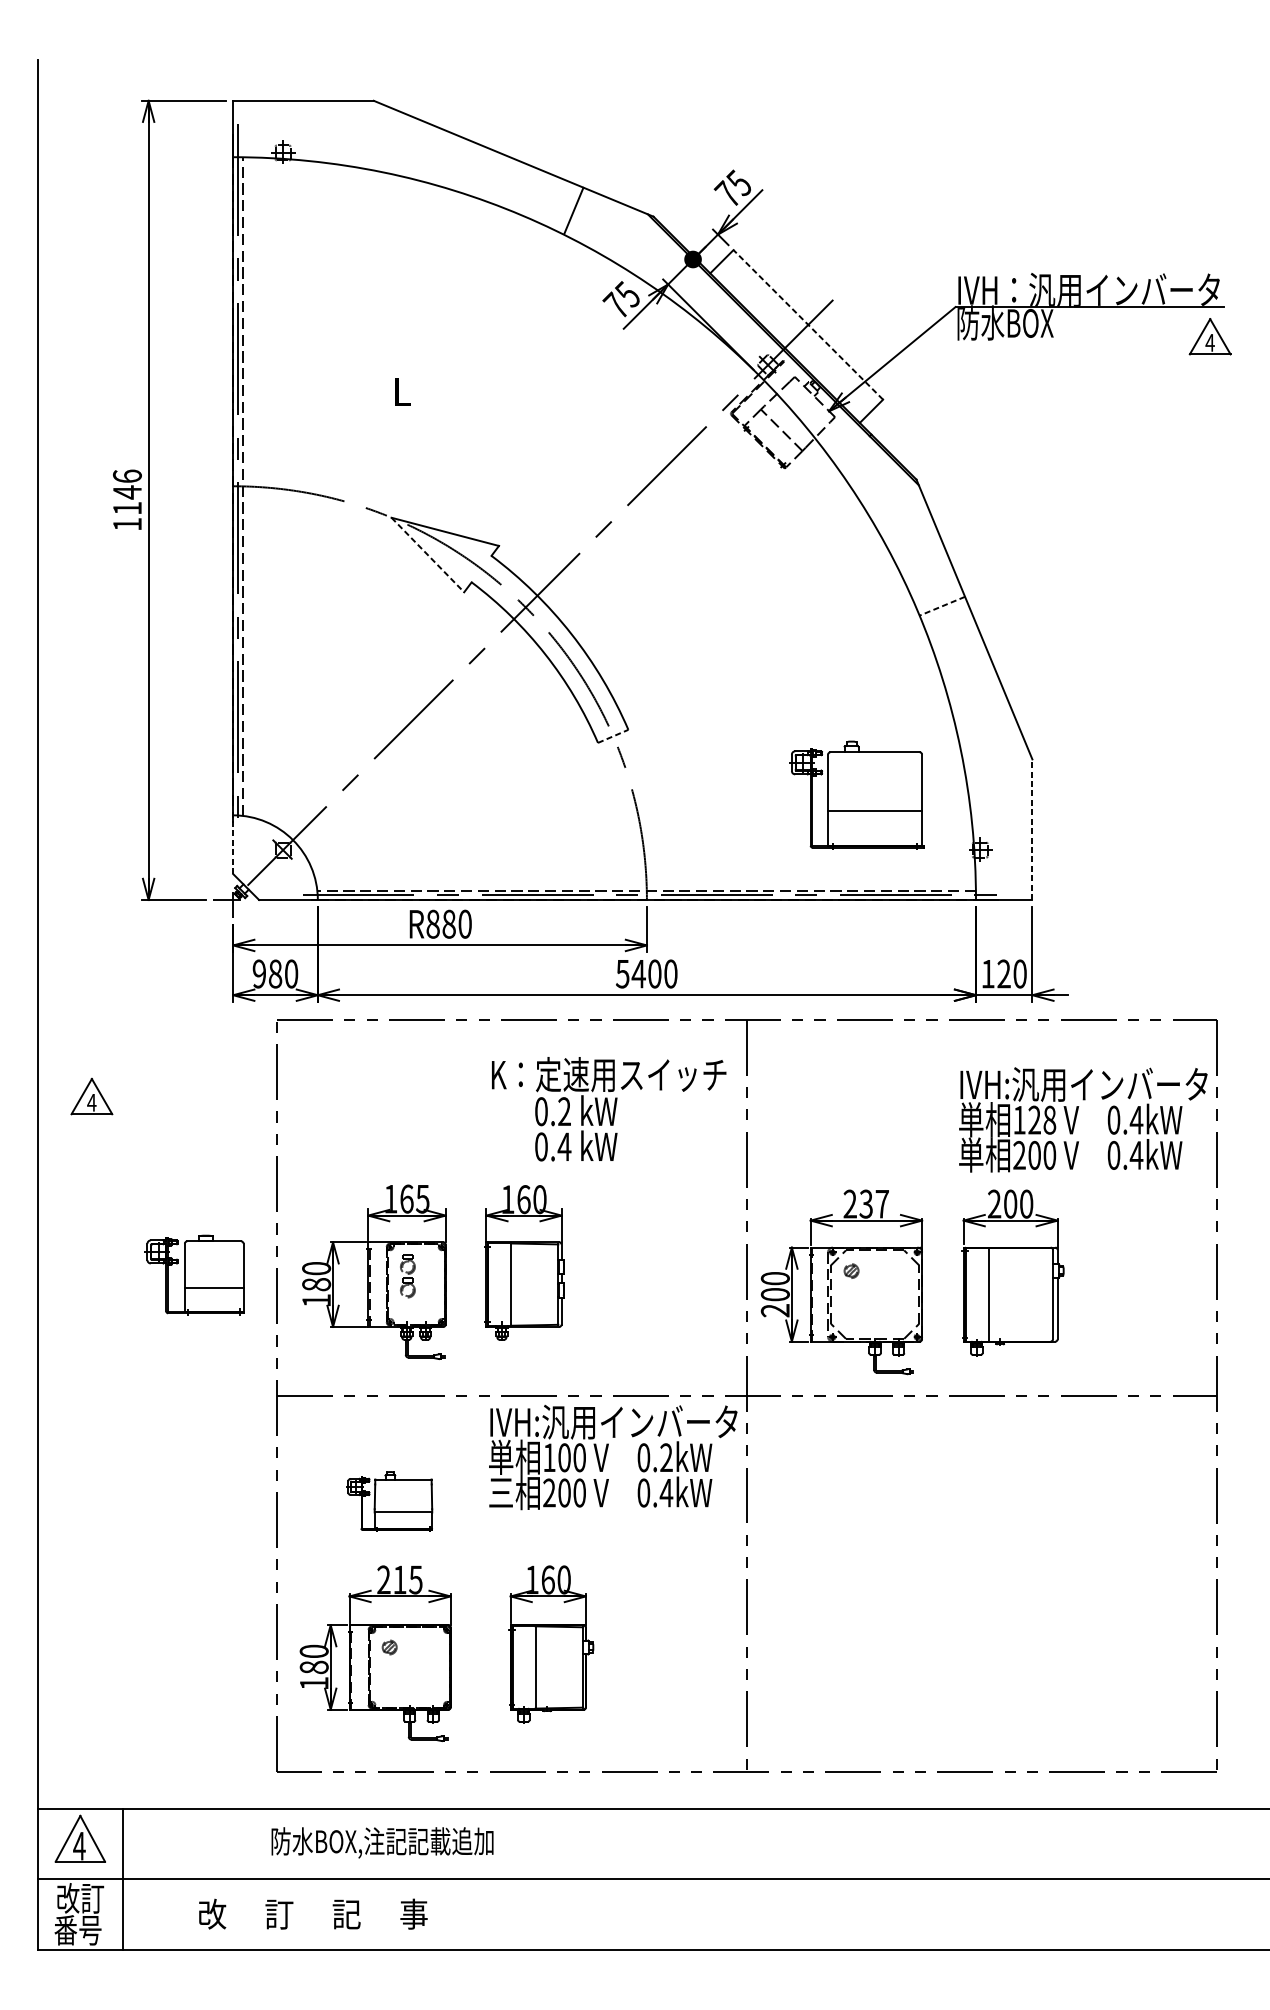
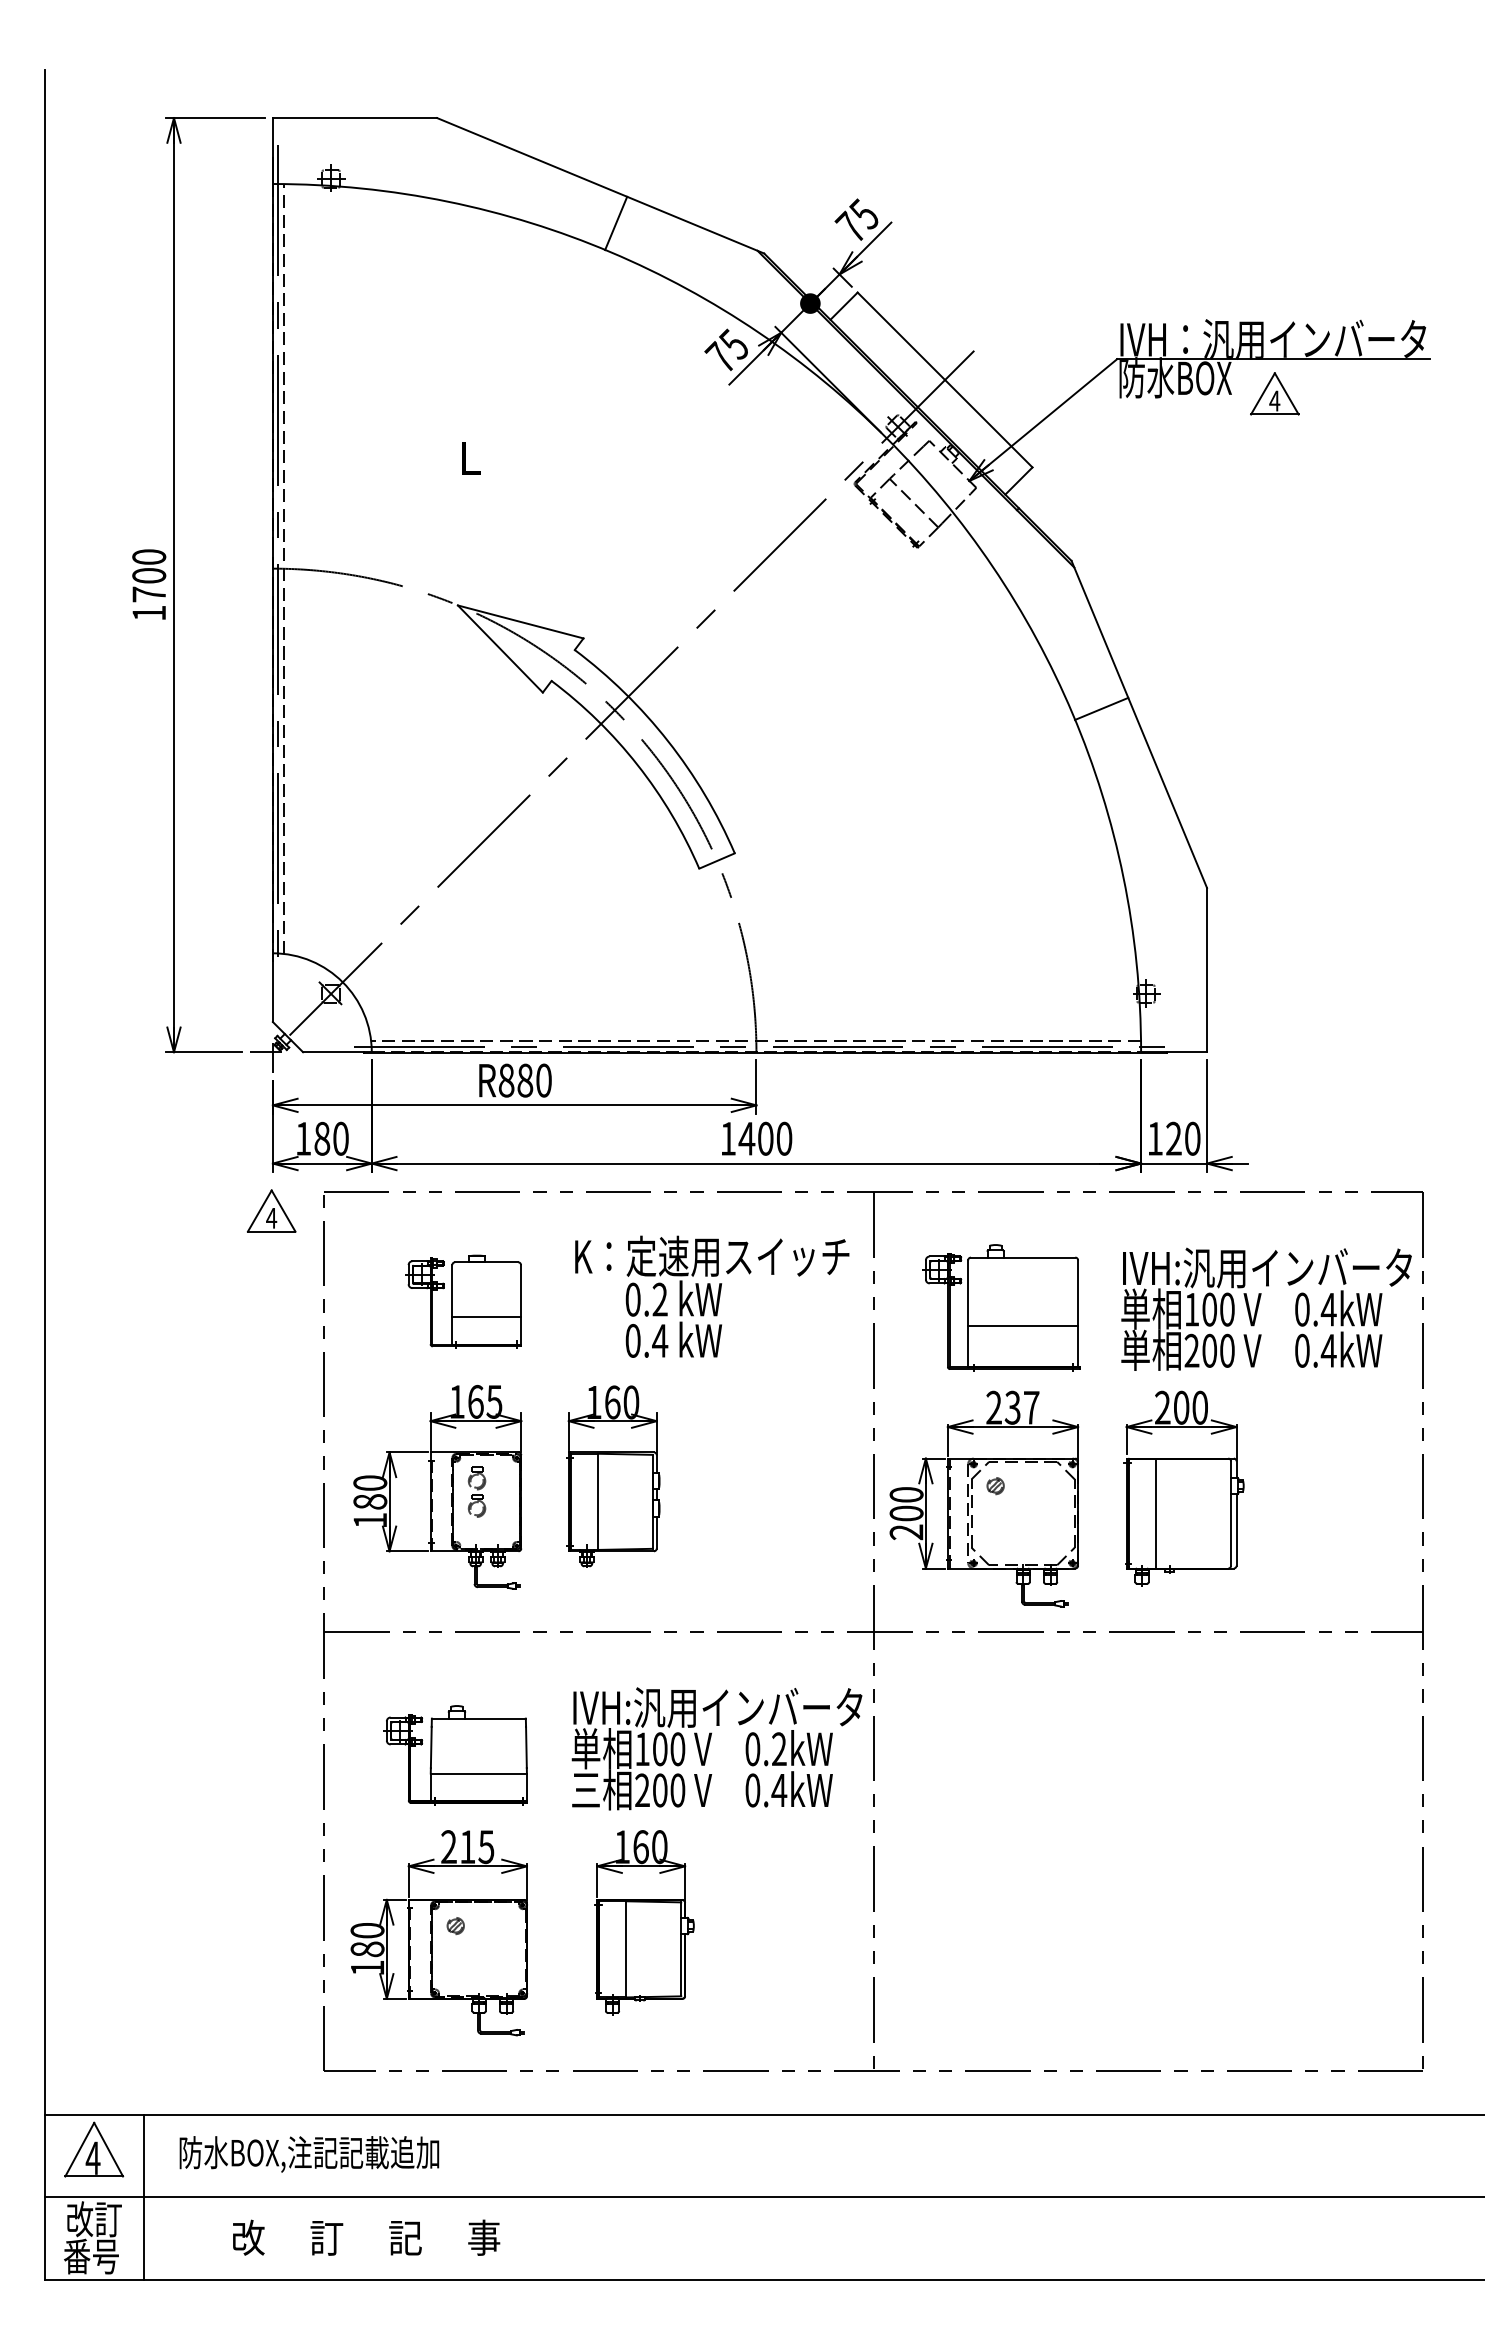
line: (574, 210) -> (616, 223), moved
line: (808, 325) -> (945, 380), dashed -> solid
part: (1209, 336) -> (1274, 393), moved
text: (127, 492) -> (149, 575), 1146 -> 1700
line: (427, 555) -> (500, 649), dashed -> solid
line: (942, 605) -> (1101, 708), dashed -> solid
line: (613, 735) -> (717, 860), dashed -> solid
part: (856, 794) -> (1001, 1307), moved
line: (1032, 829) -> (1207, 969), dashed -> solid
line: (232, 844) -> (272, 987), dashed -> solid
text: (259, 973) -> (303, 1138), 980 -> 180
text: (622, 973) -> (727, 1138), 5400 -> 1400
part: (91, 1096) -> (271, 1210), moved
text: (1042, 1120) -> (1218, 1309), 128 -> 100
part: (194, 1274) -> (463, 1301), moved
text: (612, 1457) -> (716, 1748), moved
part: (389, 1501) -> (455, 1755), size x1.43
text: (382, 1842) -> (309, 2154), moved

